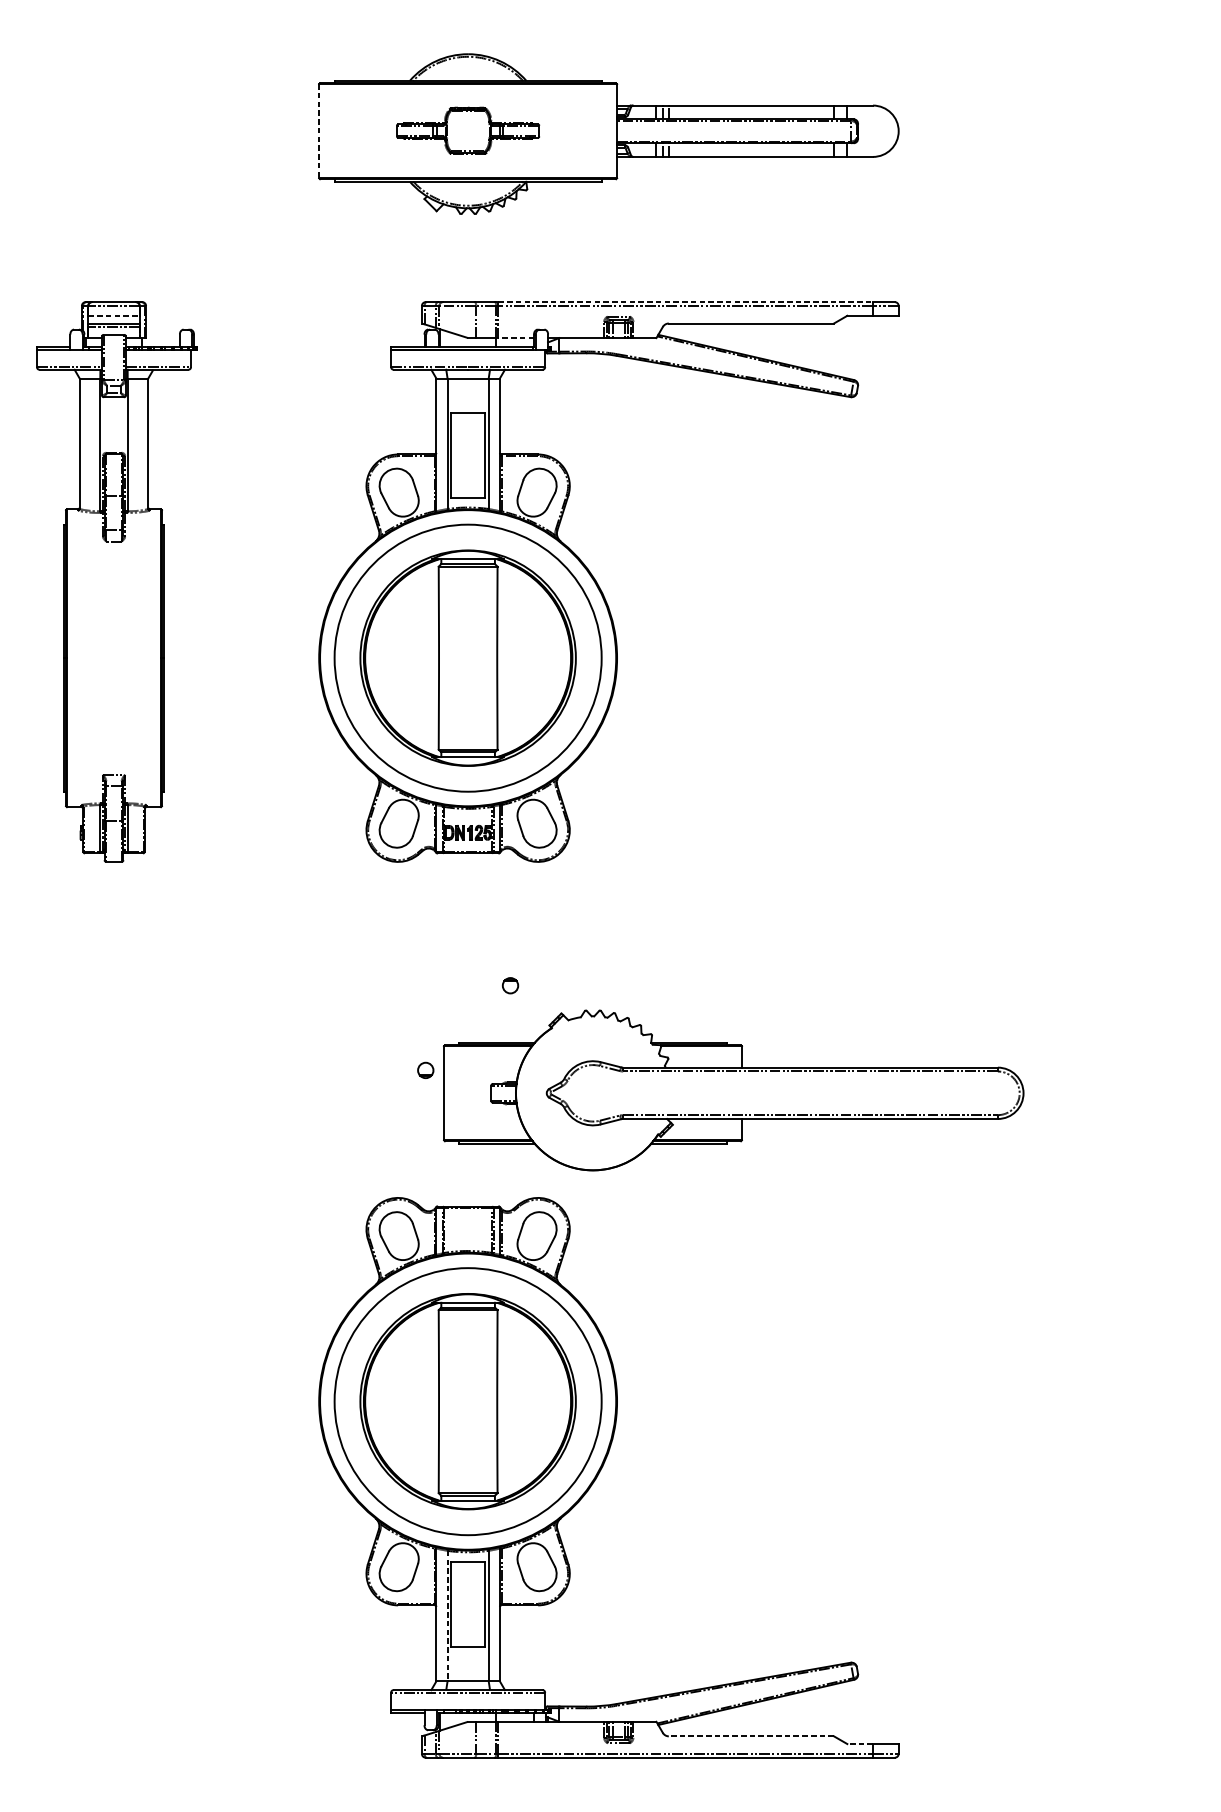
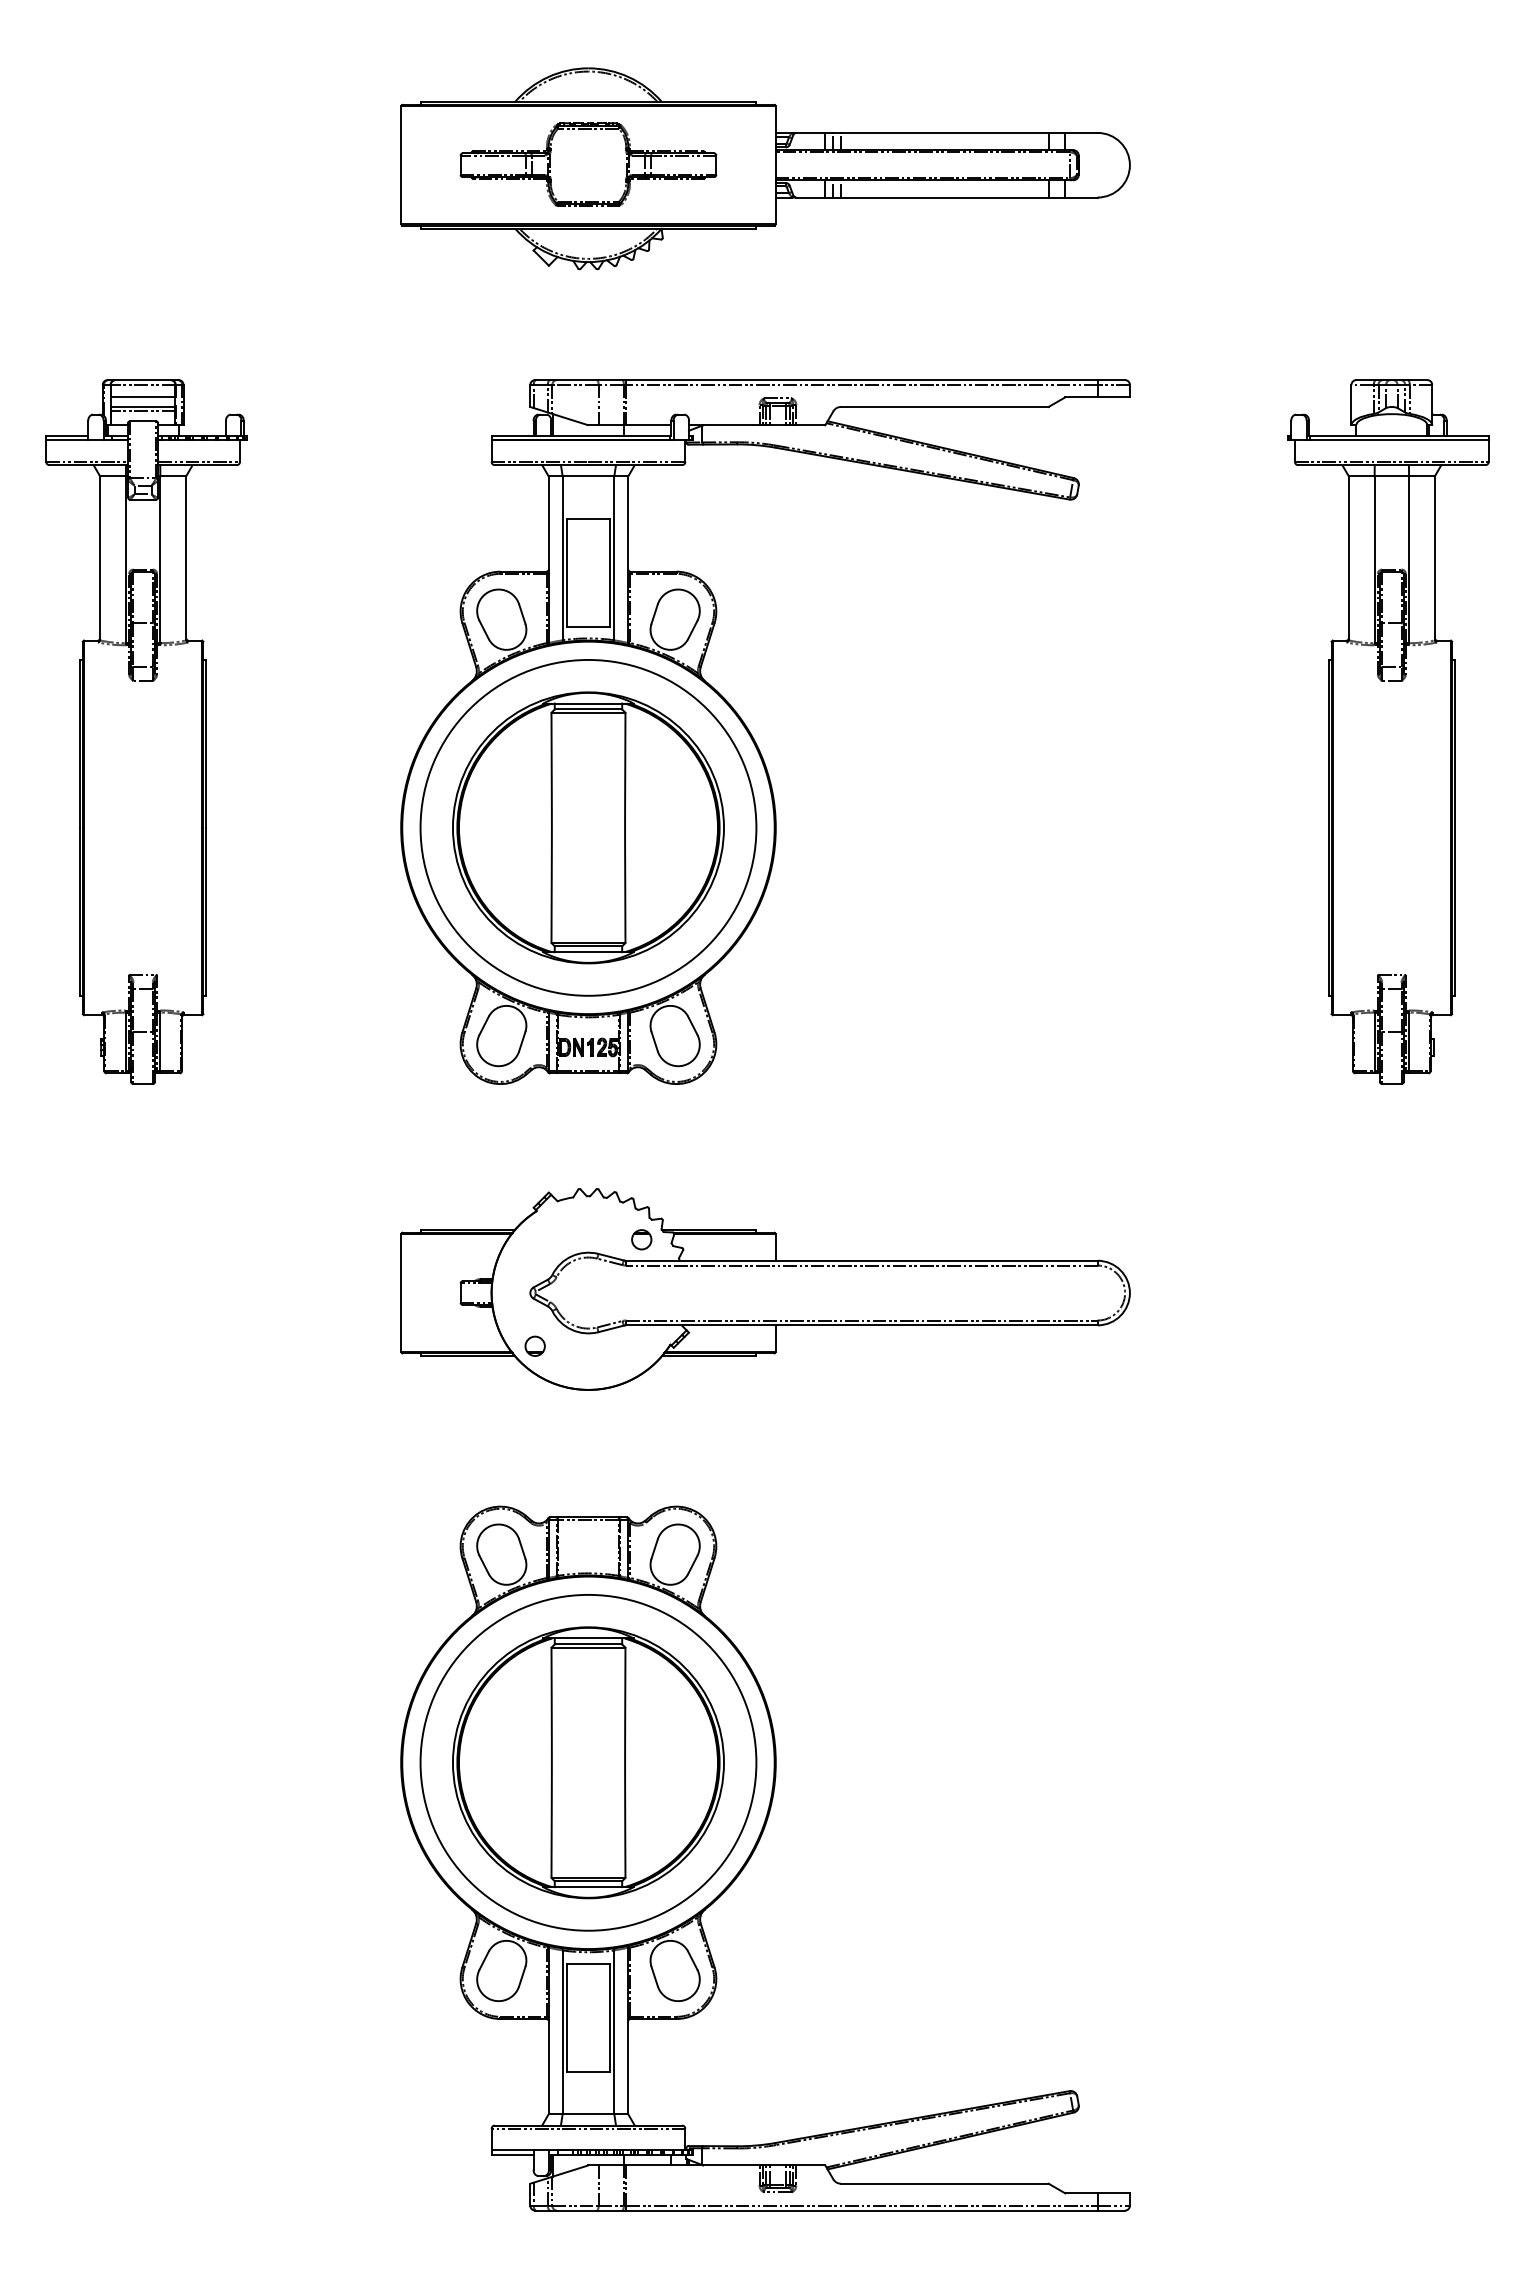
part: (468, 130) -> (588, 164), size x1.43
line: (319, 131) -> (401, 165), dashed -> solid
line: (686, 302) -> (862, 380), dashed -> solid
line: (114, 315) -> (143, 397), dashed -> solid
line: (515, 338) -> (648, 425), dashed -> solid
part: (1104, 581) -> (1388, 731), added
part: (733, 1090) -> (765, 1289), moved
line: (447, 1616) -> (562, 2032), dashed -> solid
line: (751, 1736) -> (944, 2183), dashed -> solid
line: (860, 1744) -> (1081, 2193), dashed -> solid

